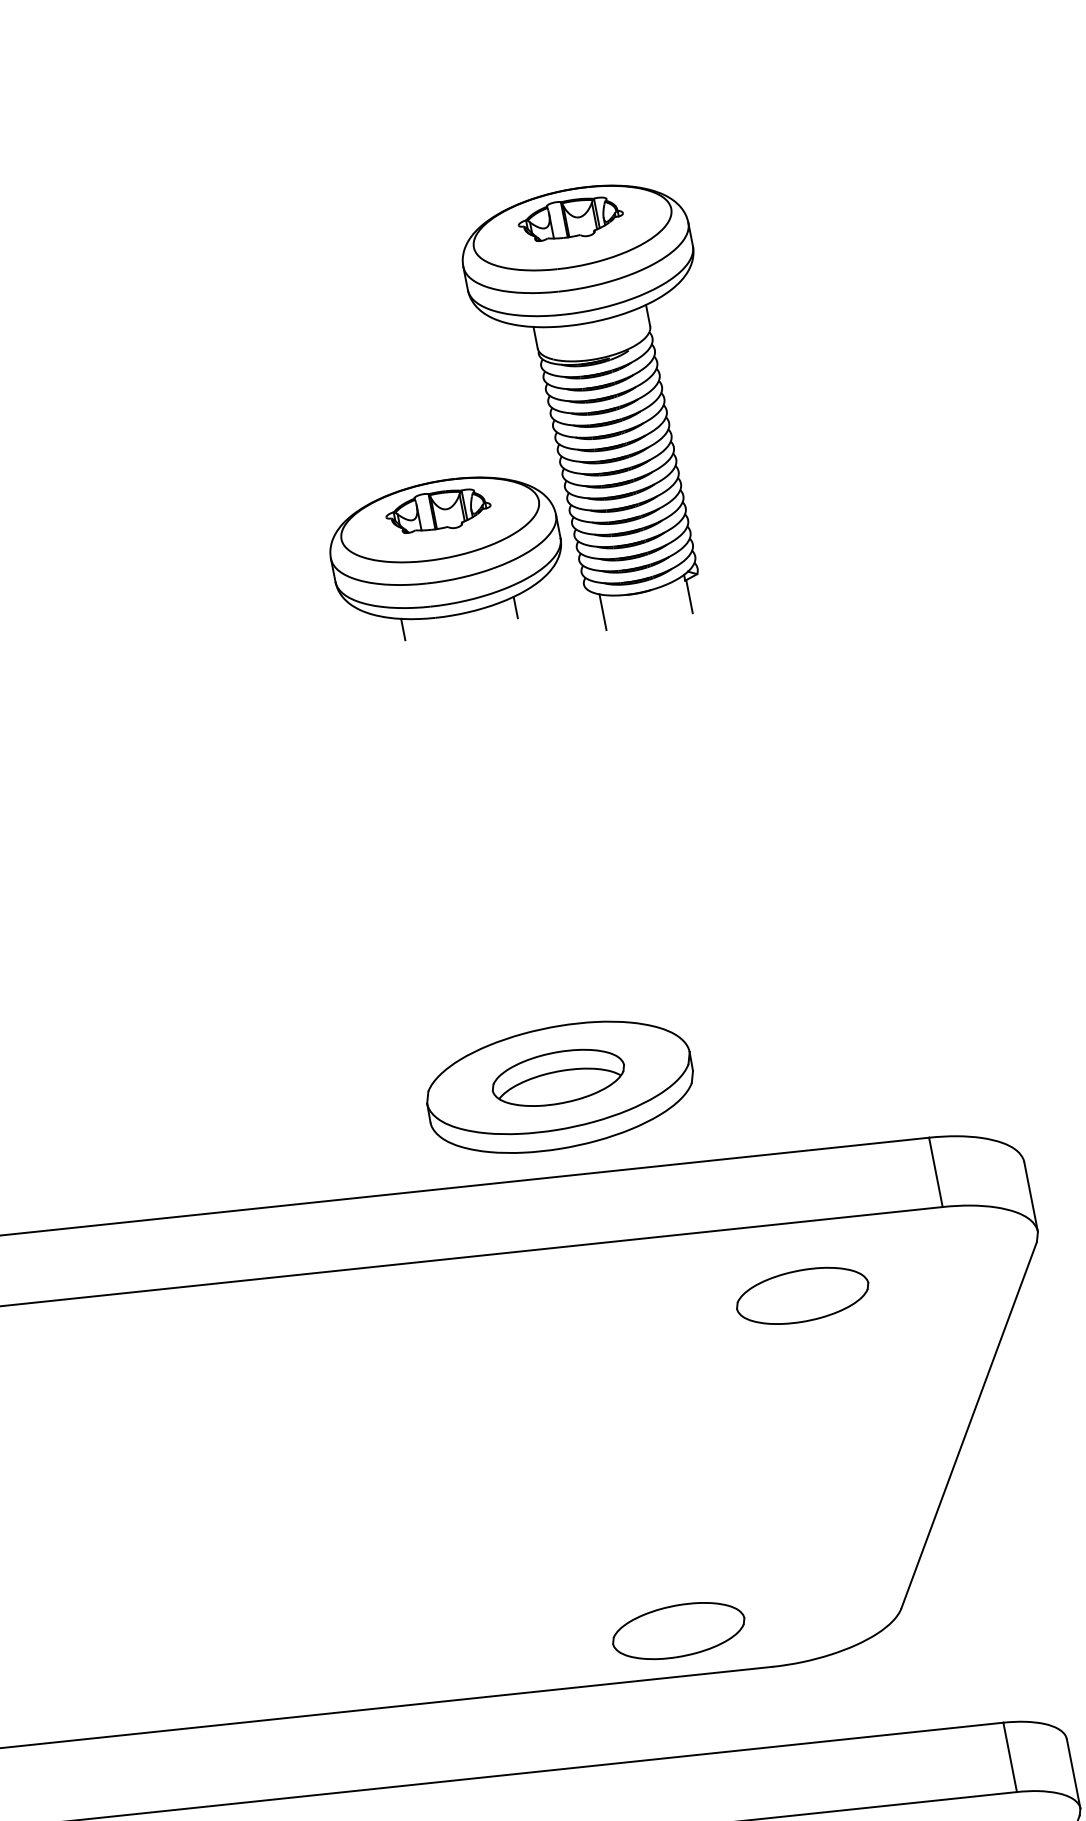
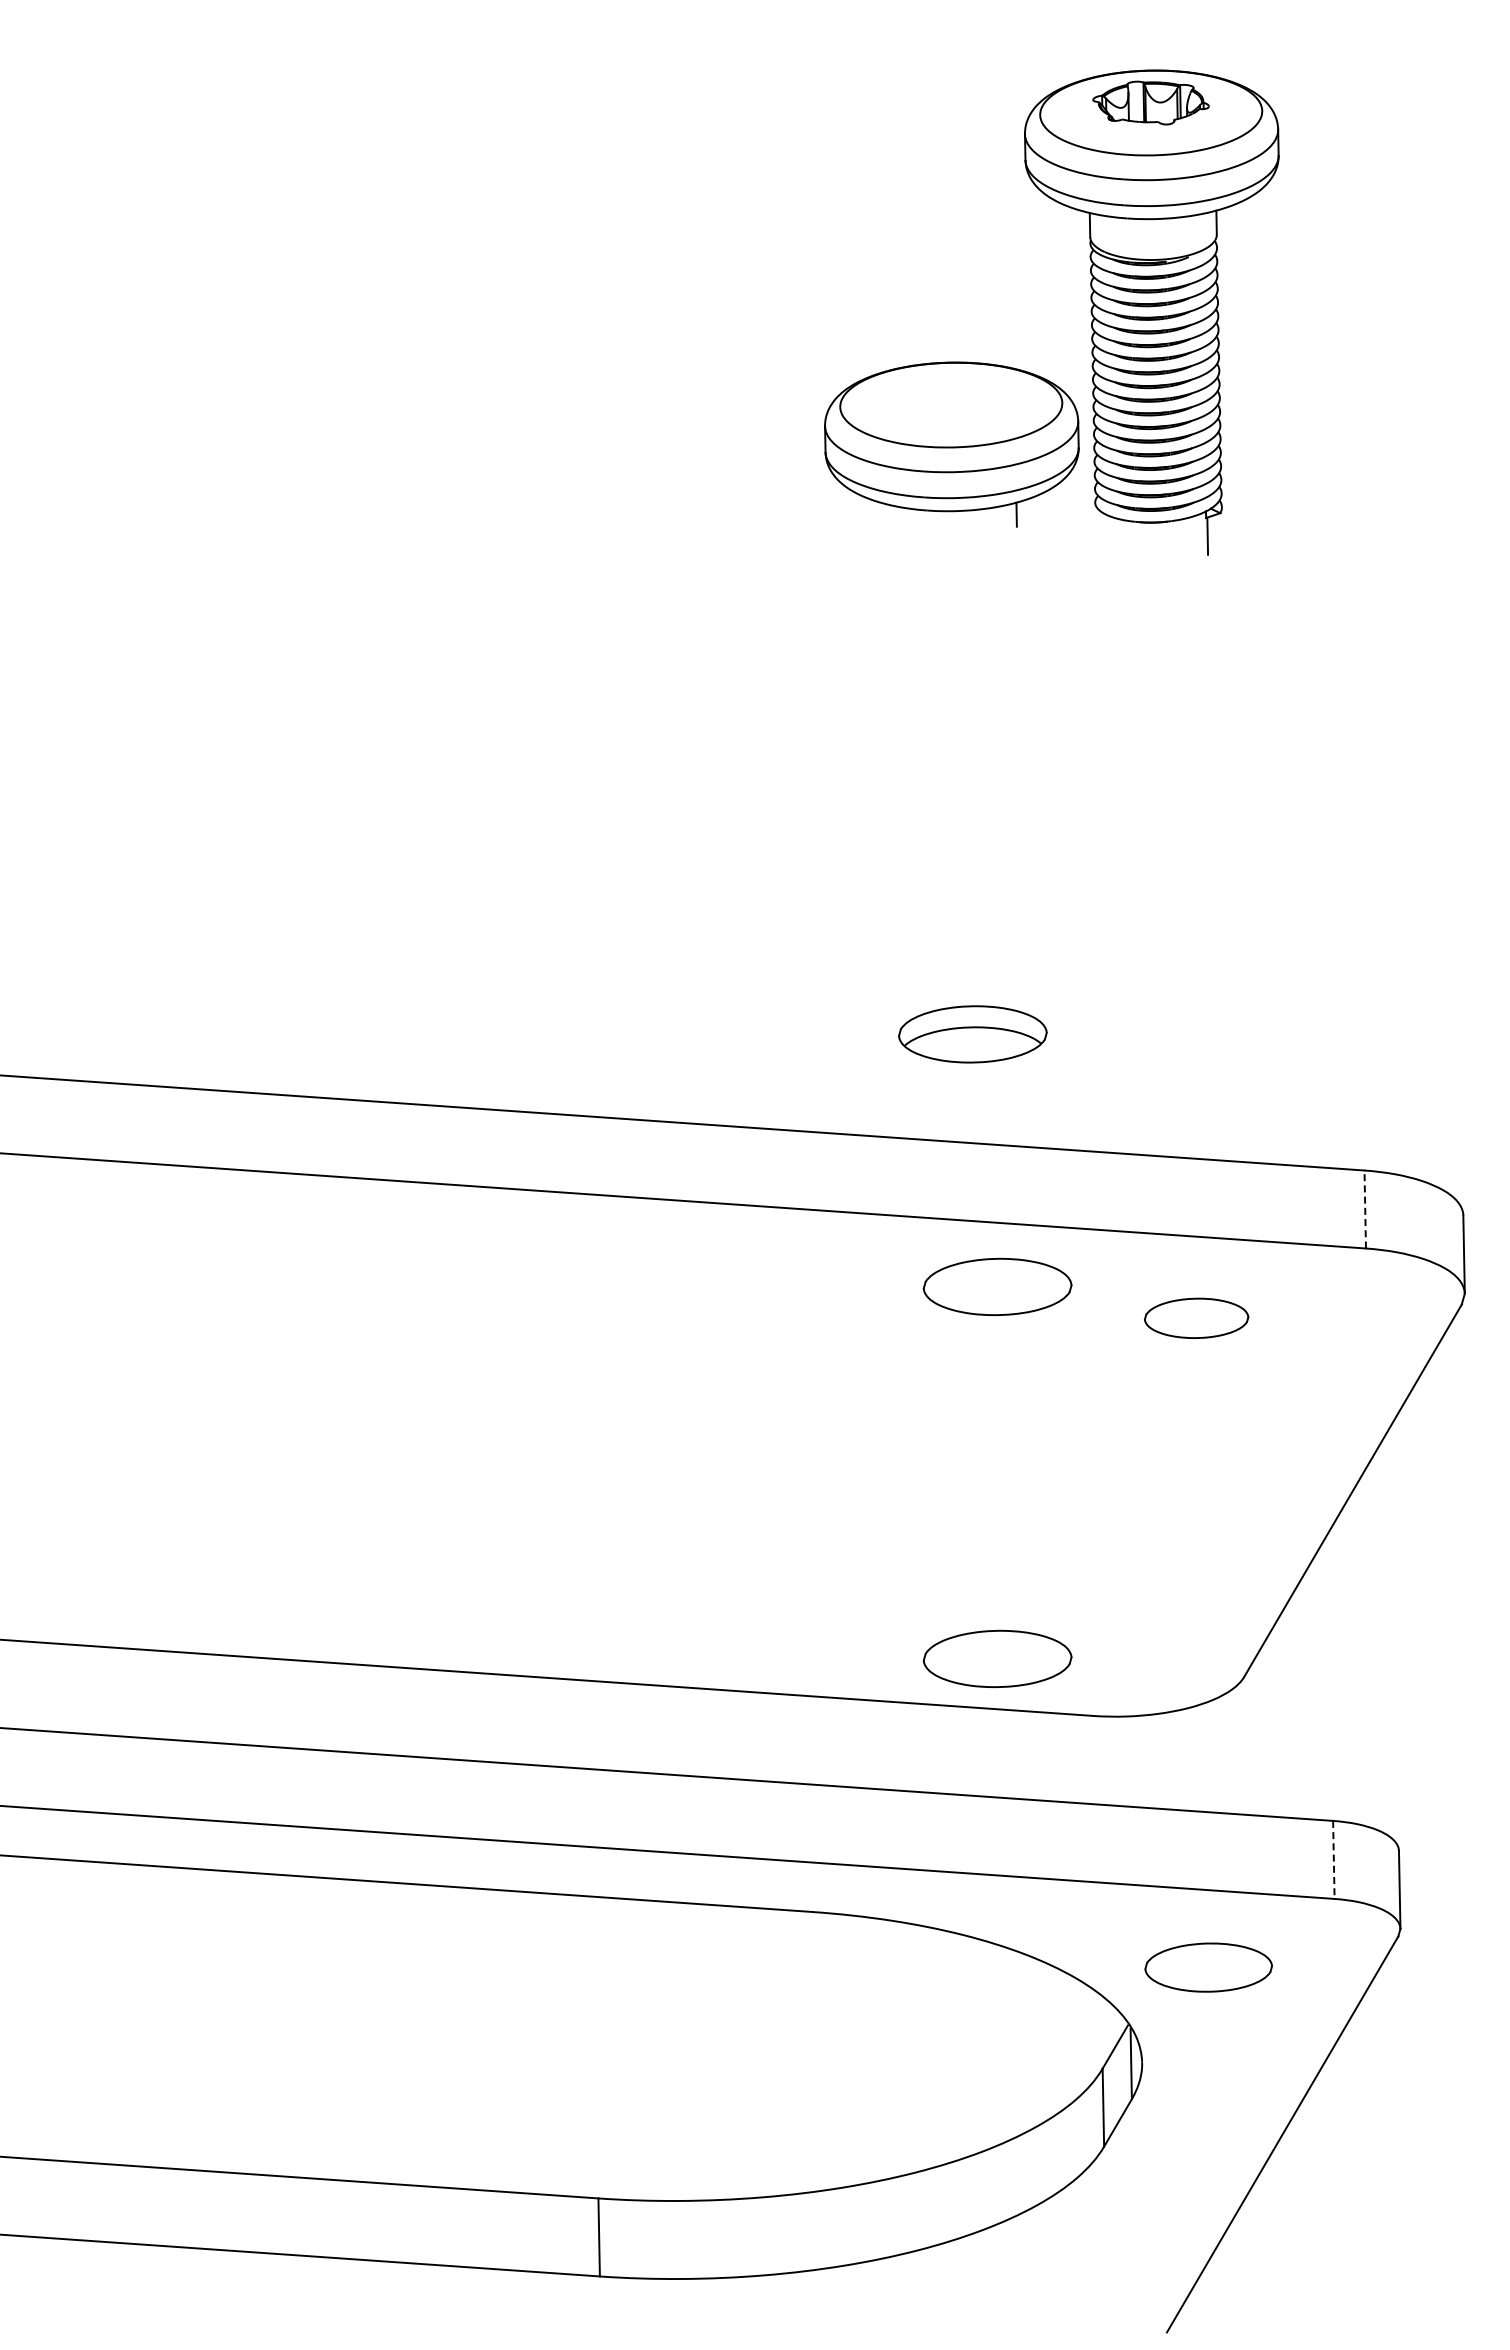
part: (437, 510) -> (950, 394), removed
line: (602, 612) -> (1110, 536), removed
line: (402, 630) -> (889, 517), removed
part: (559, 1086) -> (972, 1044), removed
line: (936, 1172) -> (1365, 1209), solid -> dashed
part: (802, 1296) -> (1196, 1318), size x0.7
part: (620, 1298) -> (997, 1286), added
line: (1009, 1757) -> (1333, 1860), solid -> dashed

